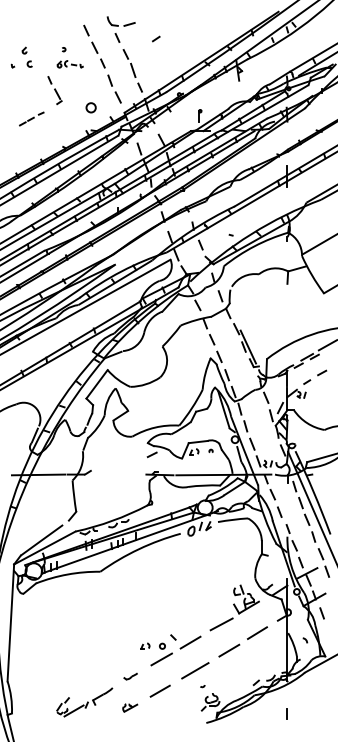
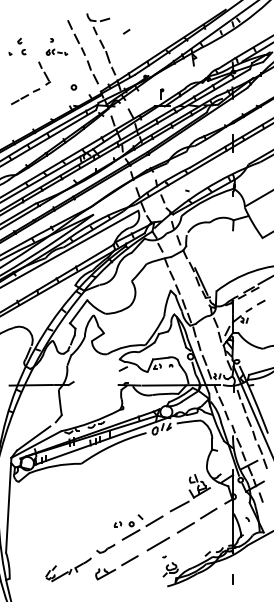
circle: (91, 107) -> (74, 87), size x0.62
part: (31, 118) -> (25, 96), size x1.43
part: (130, 676) -> (105, 548), size x1.67
part: (129, 707) -> (104, 573), size x1.67

